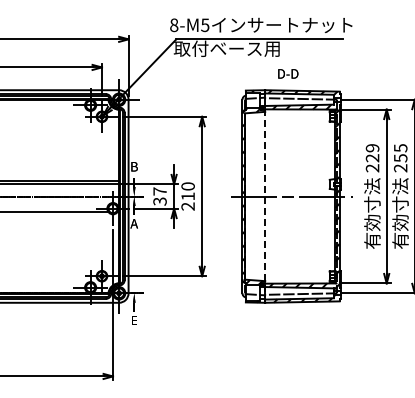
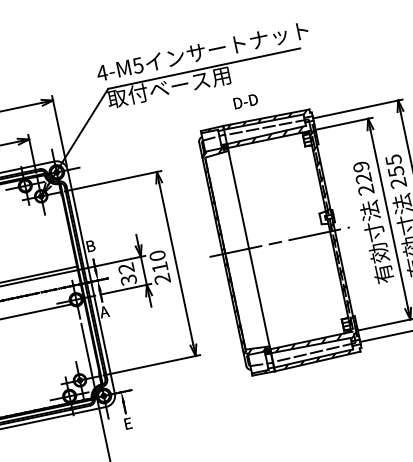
text: (173, 25) -> (101, 73), 8-M5 -> 4-M5
text: (159, 191) -> (125, 268), 37 -> 32
line: (265, 203) -> (251, 256), dashed -> solid

